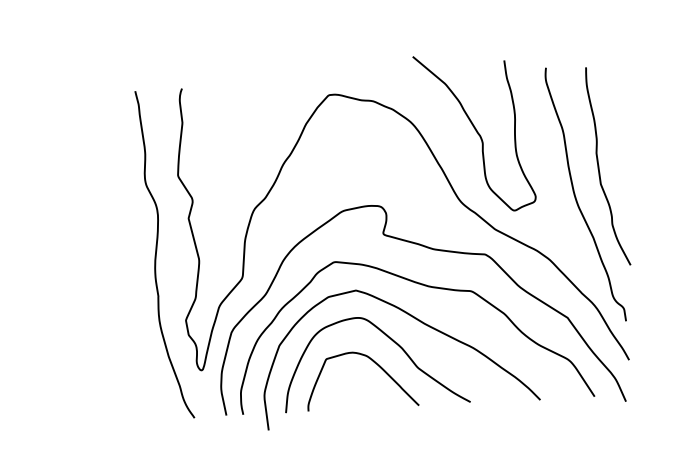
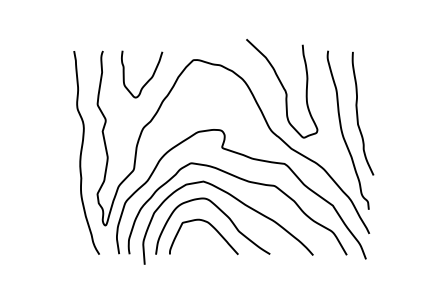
curve: (258, 130) -> (148, 79), added

